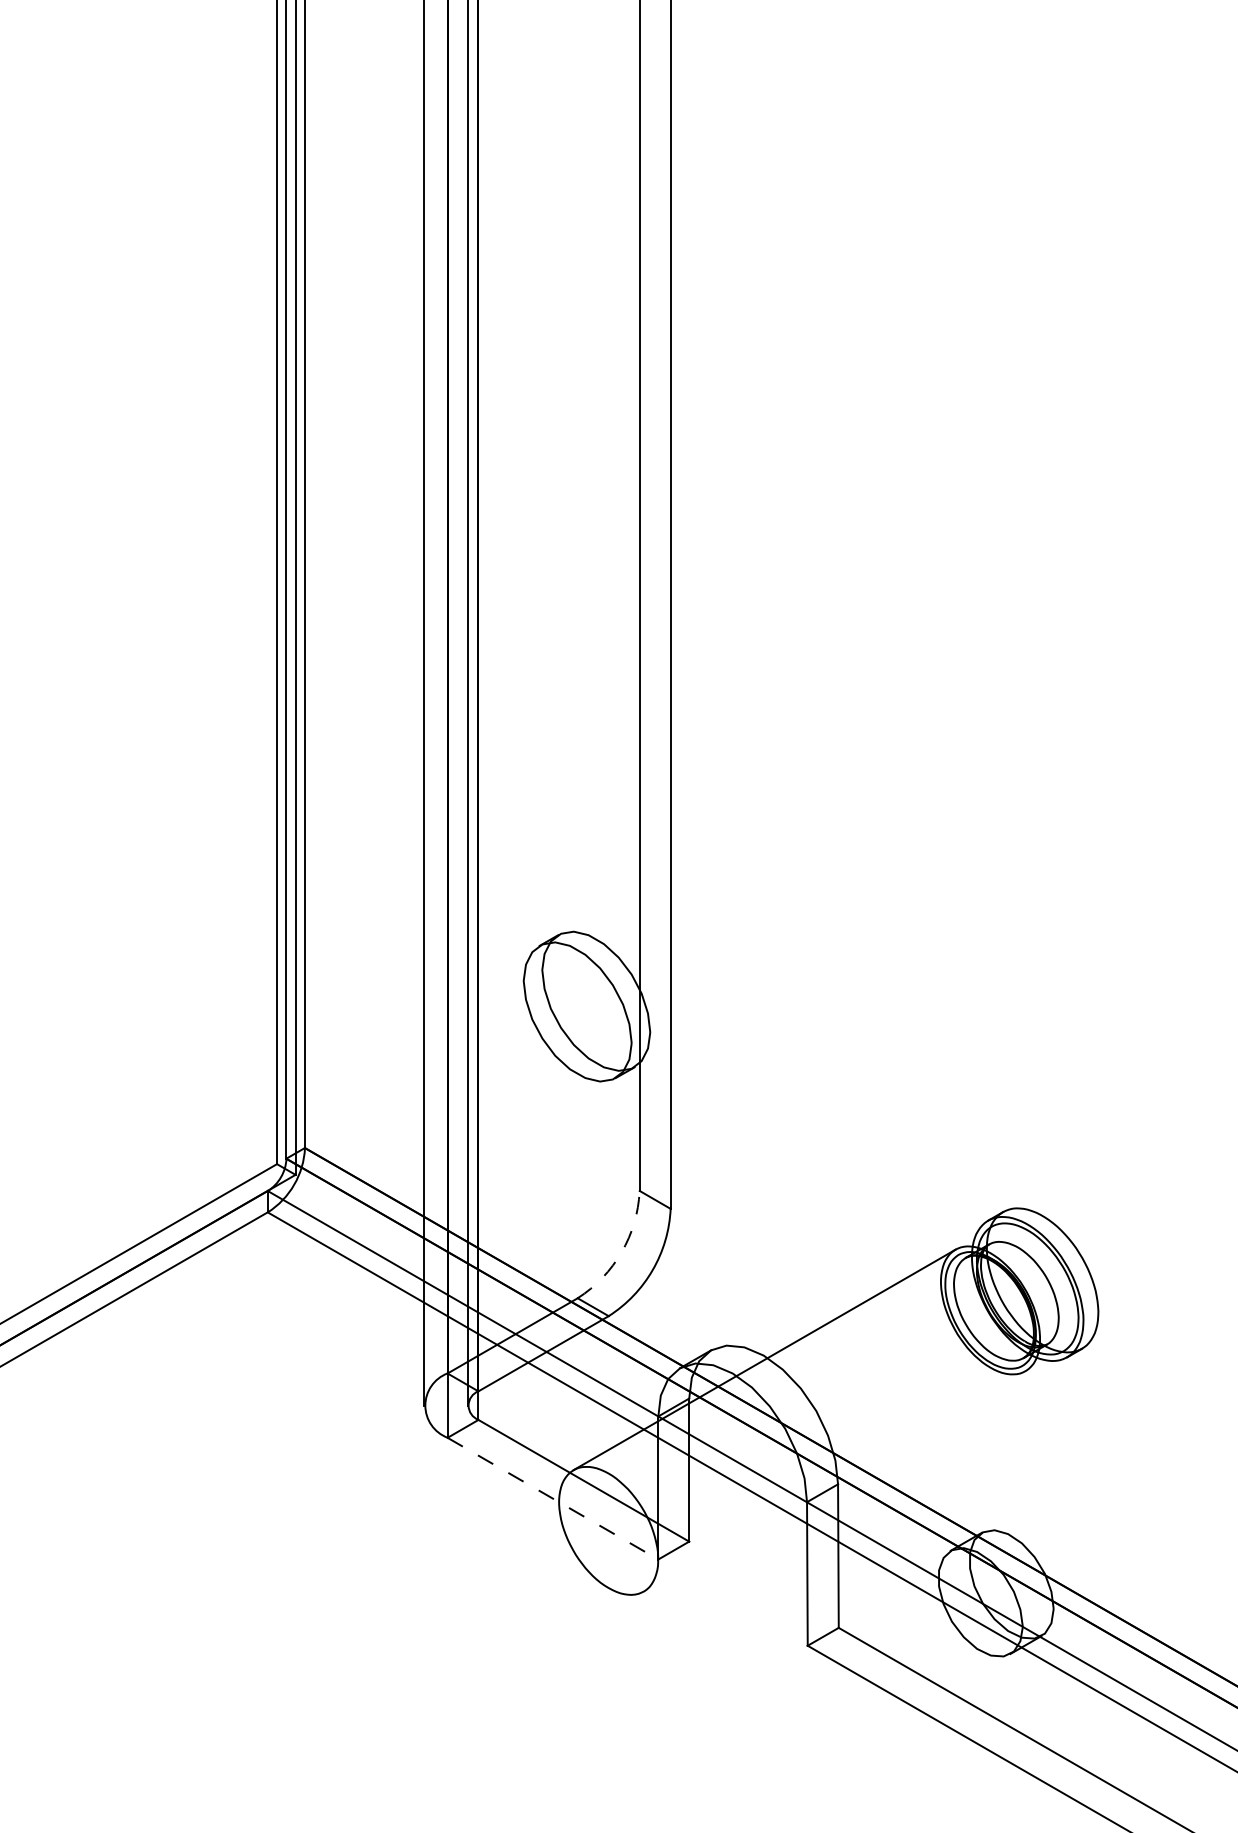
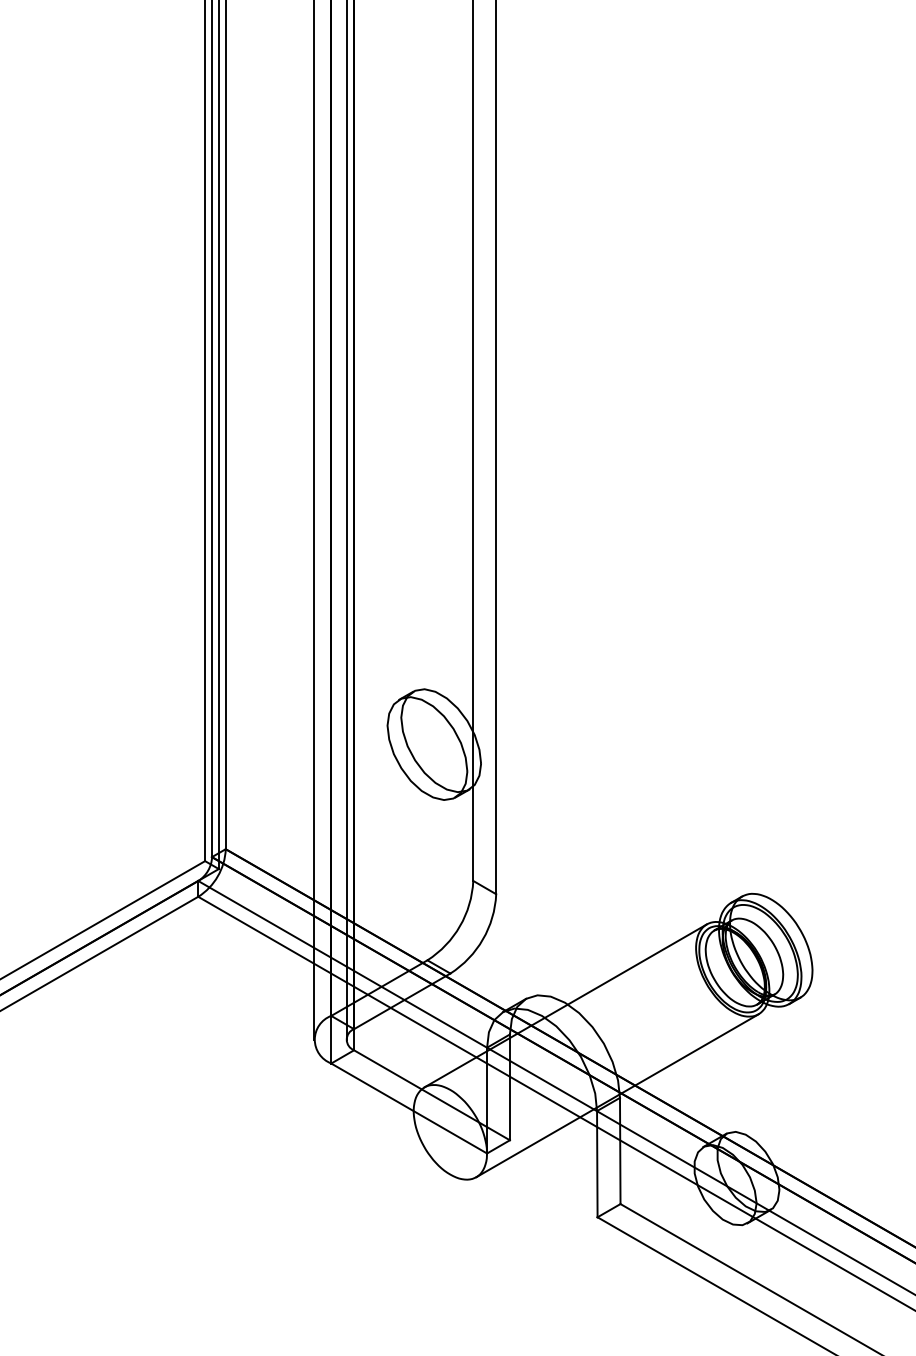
arc: (621, 1252) -> (459, 926), dashed -> solid
line: (834, 1481) -> (617, 1095), added
line: (552, 1498) -> (408, 1108), dashed -> solid

